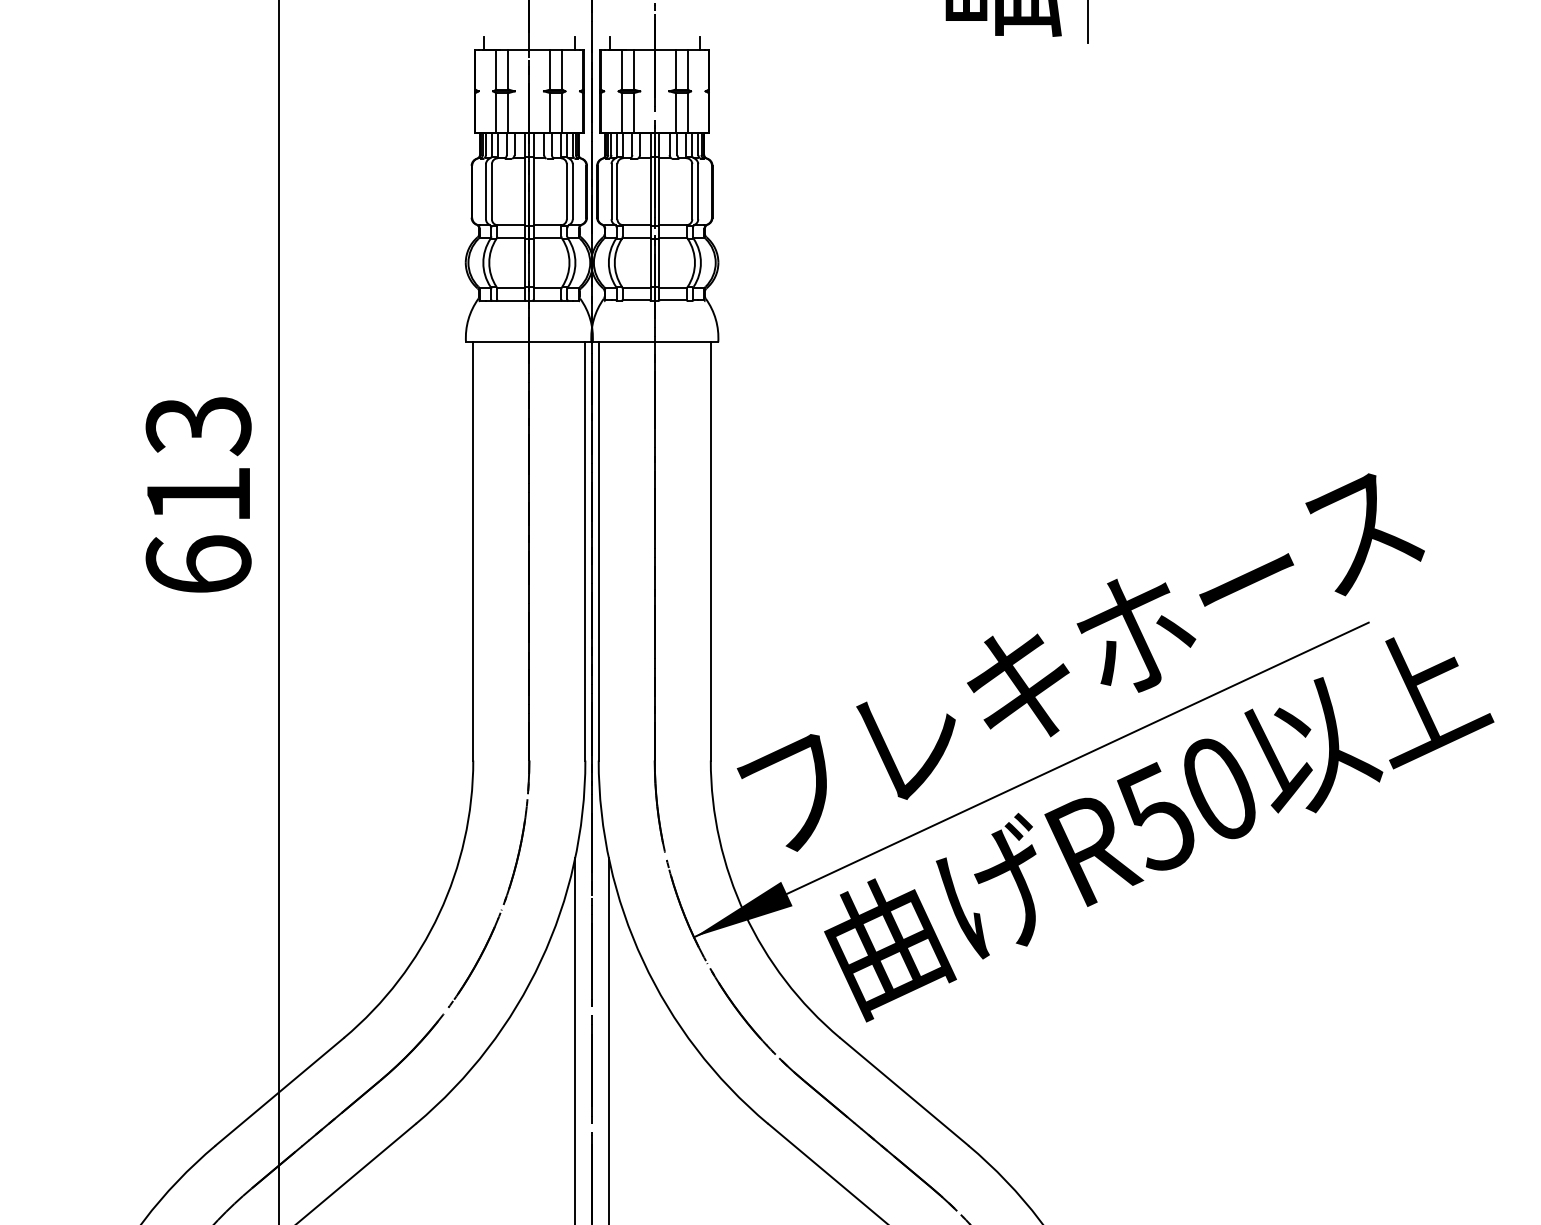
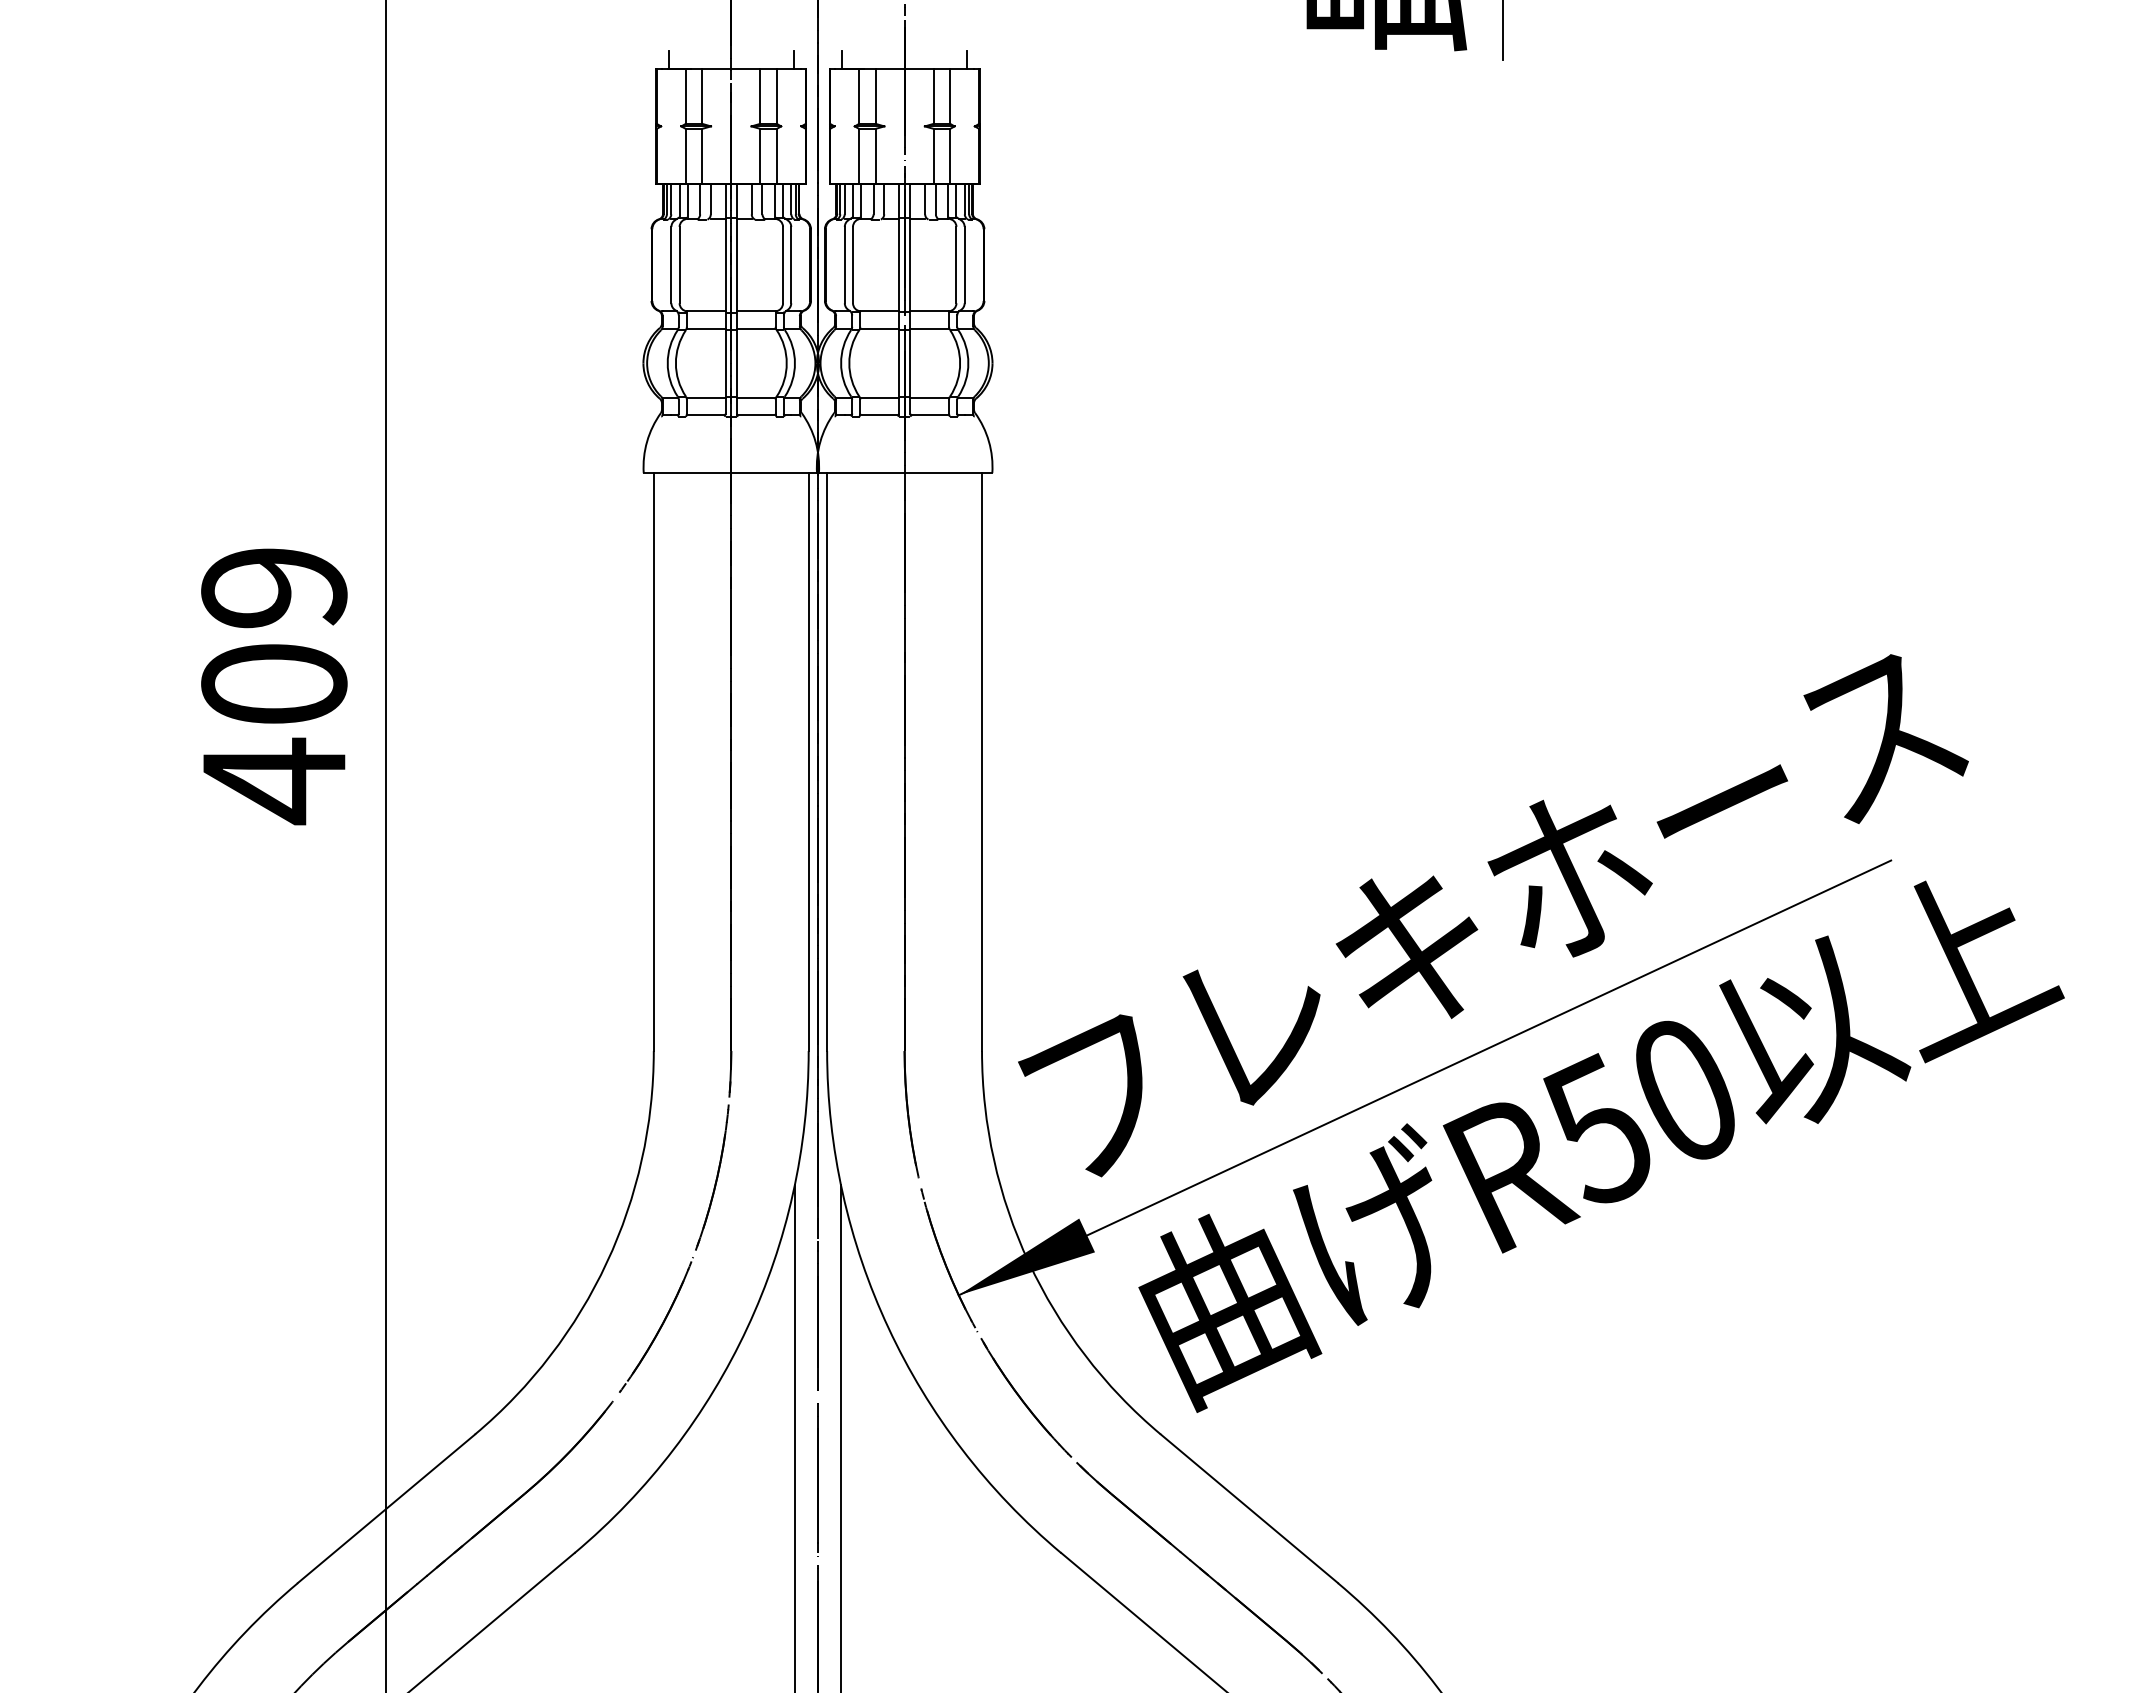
text: (198, 496) -> (274, 686), 613 -> 409

